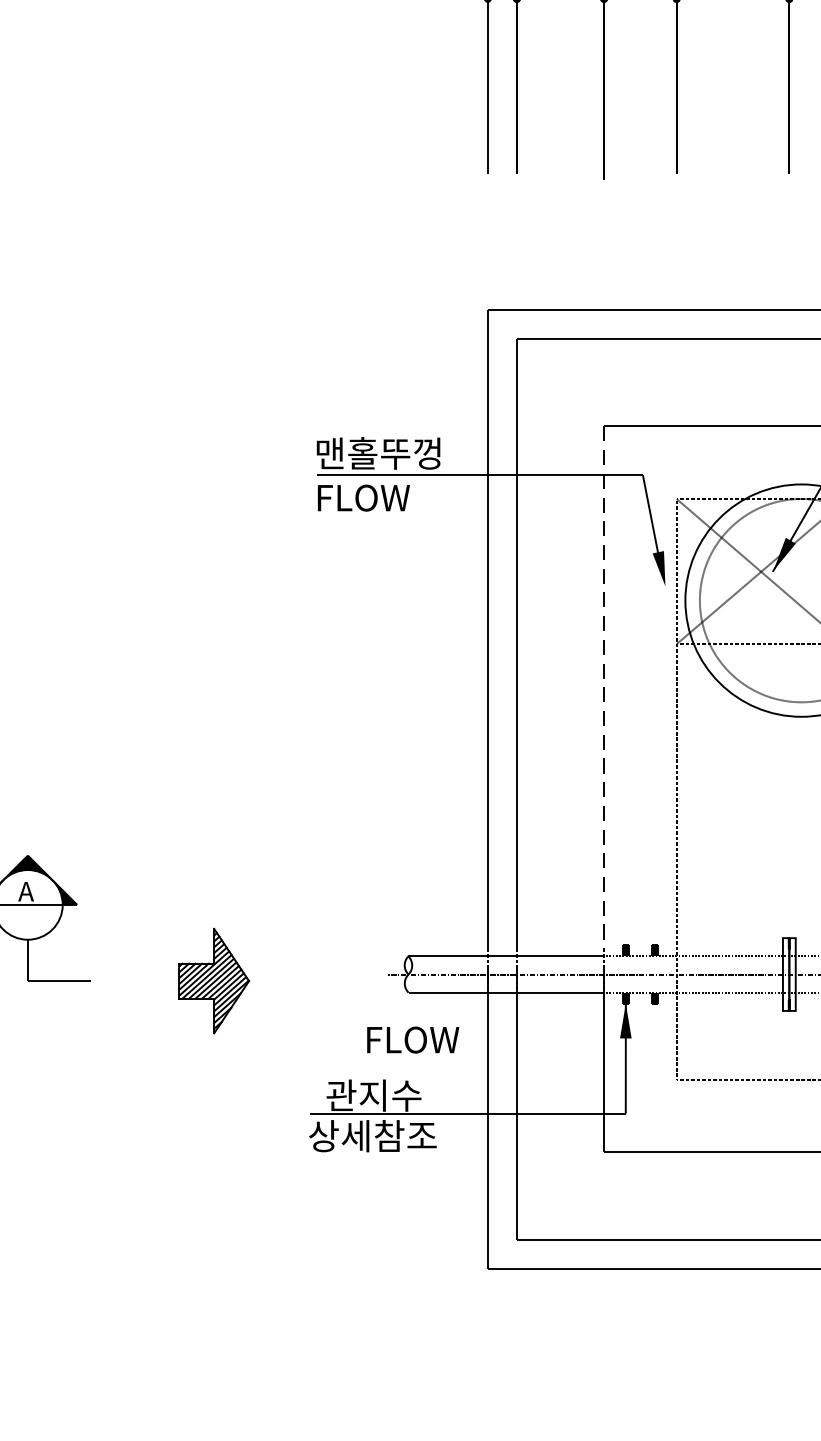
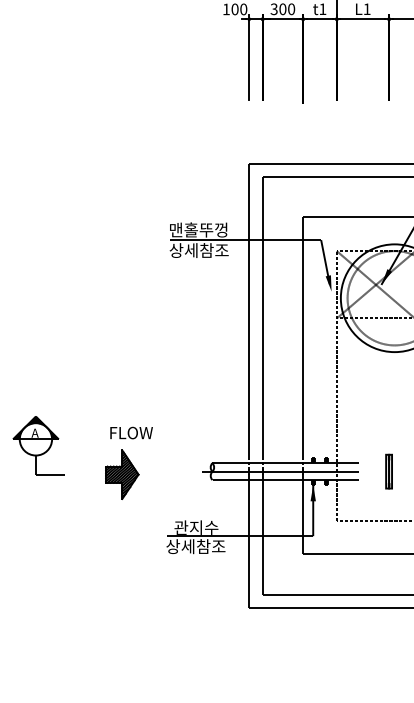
text: (378, 497) -> (198, 250), FLOW -> 상세참조
line: (604, 689) -> (303, 339), dashed -> solid
text: (412, 1038) -> (131, 432), moved

